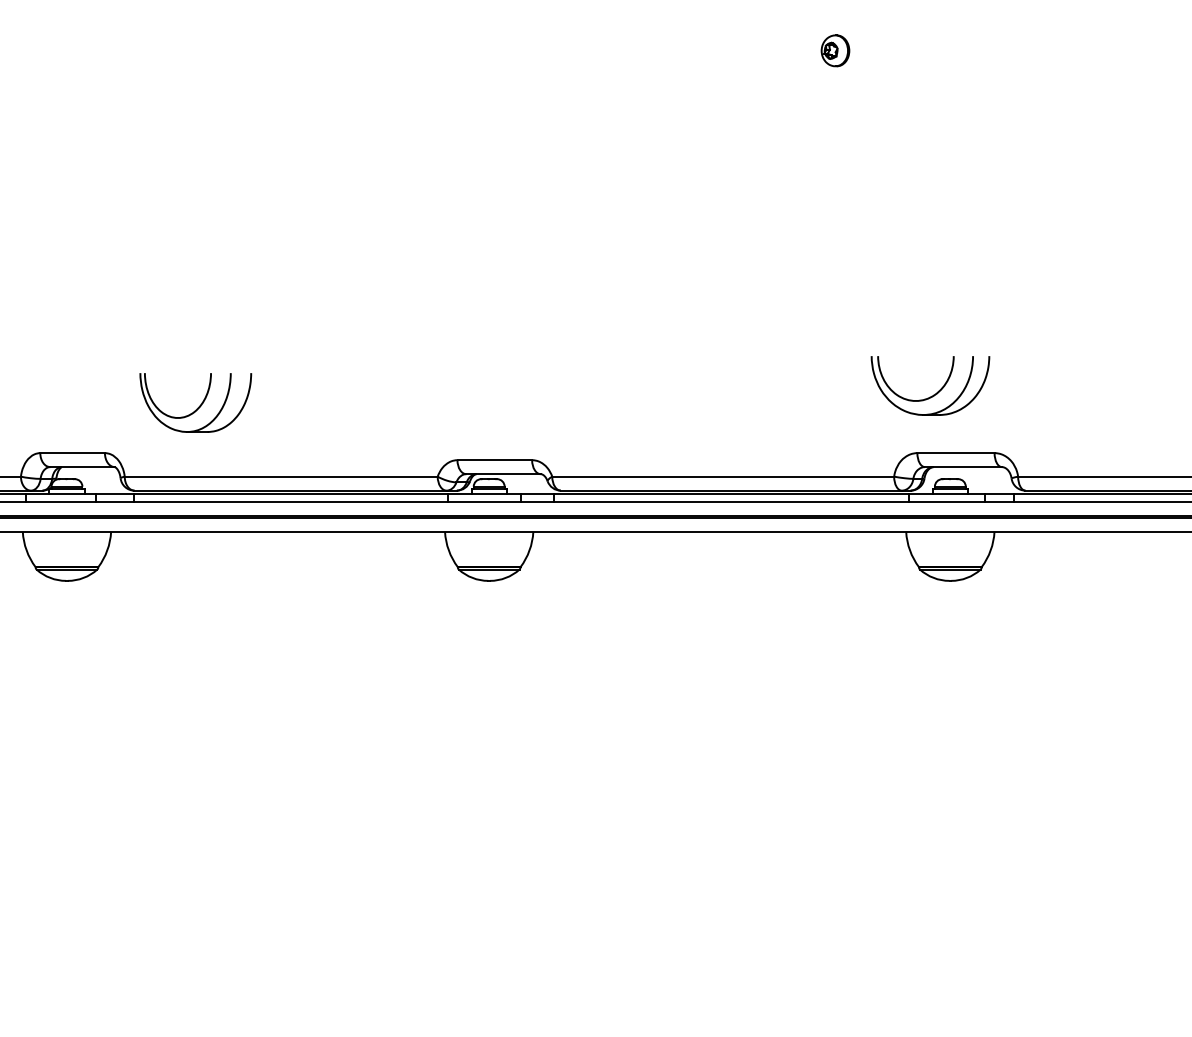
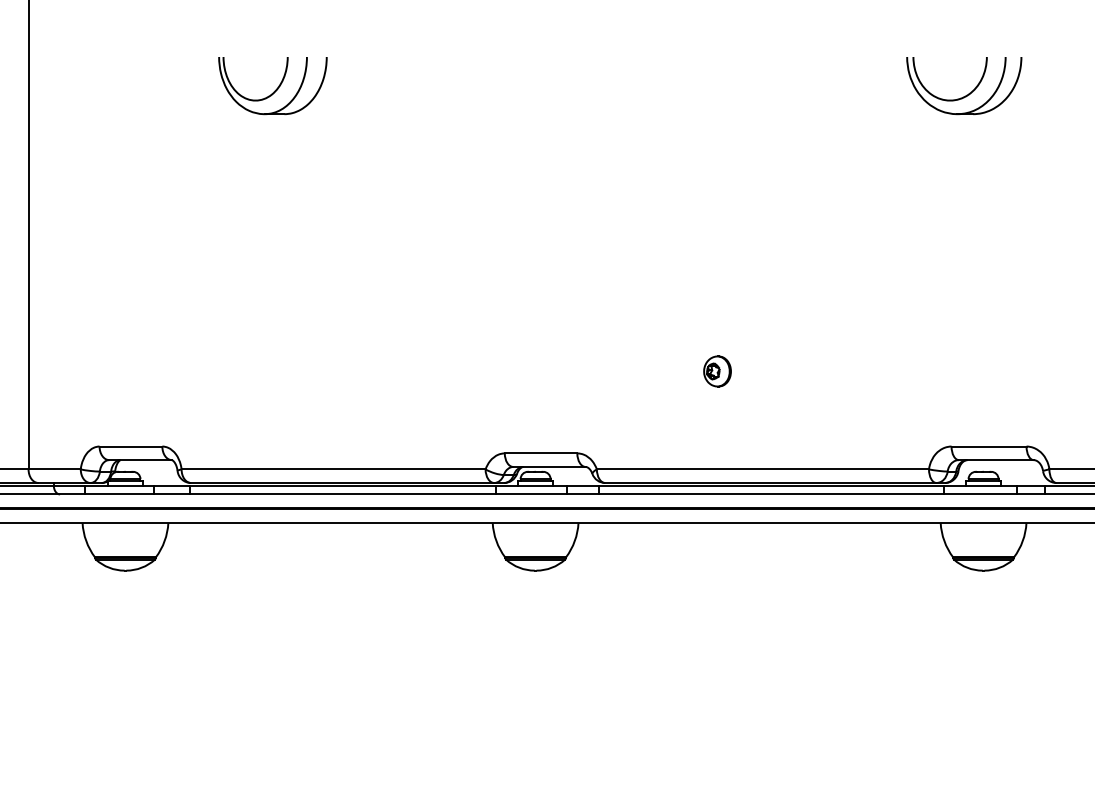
part: (835, 50) -> (717, 371), moved
part: (937, 391) -> (971, 91), moved
part: (195, 402) -> (272, 85), moved

